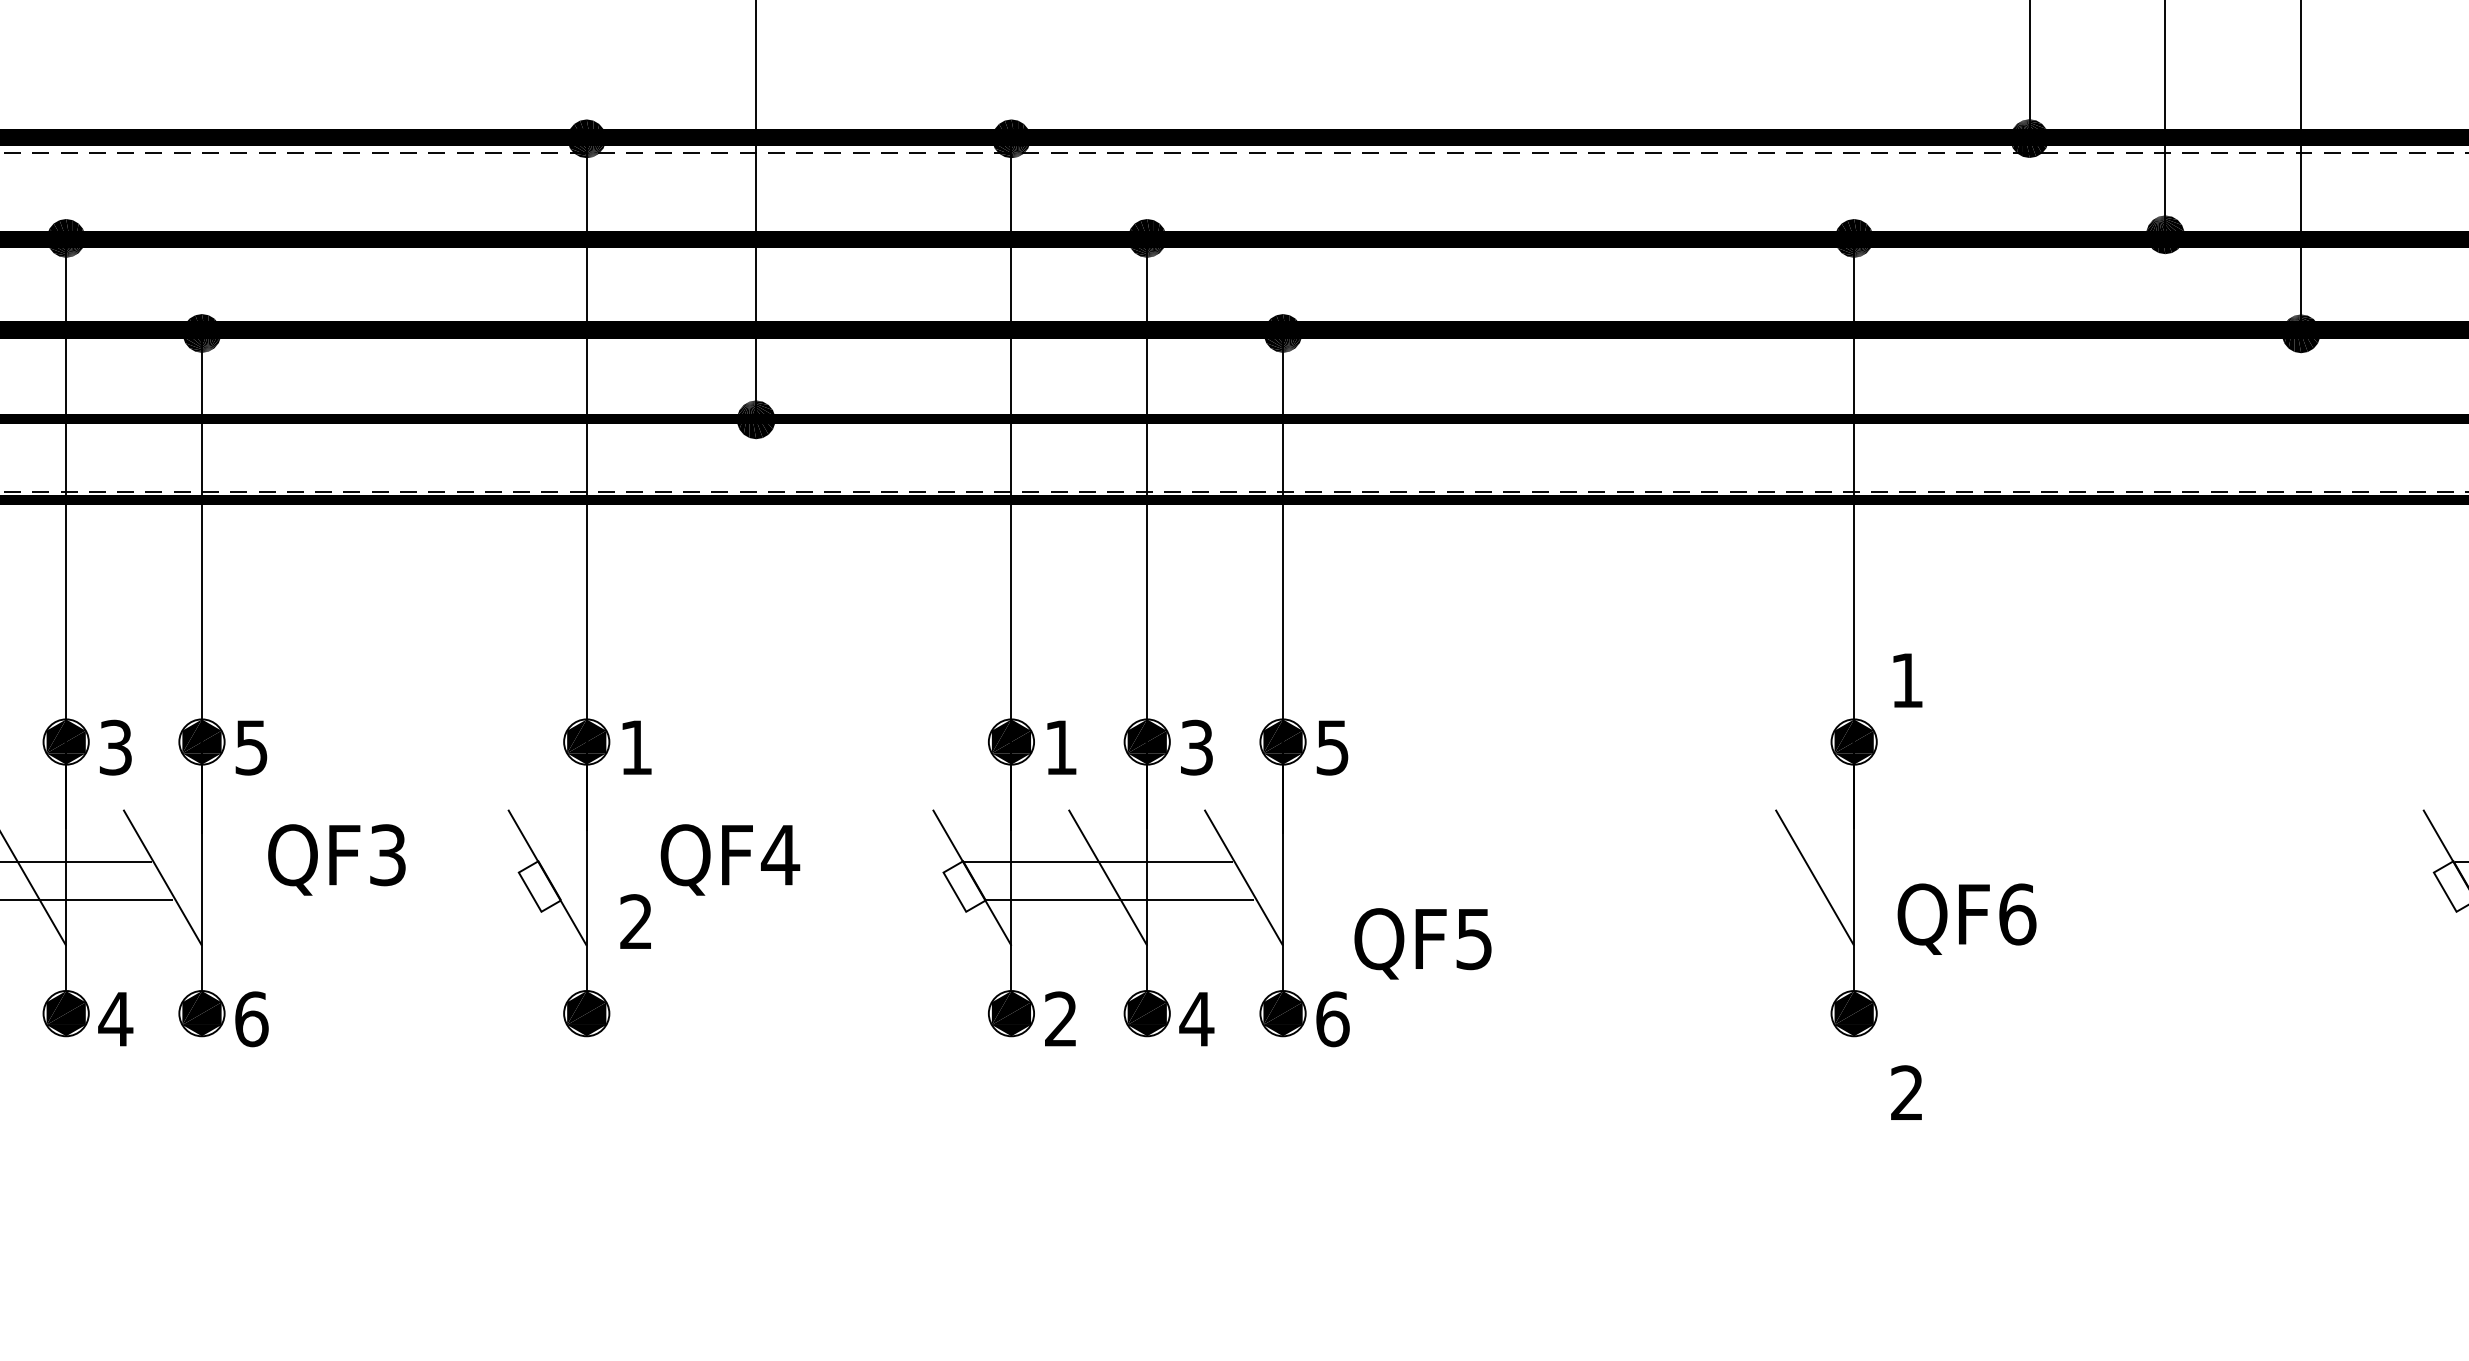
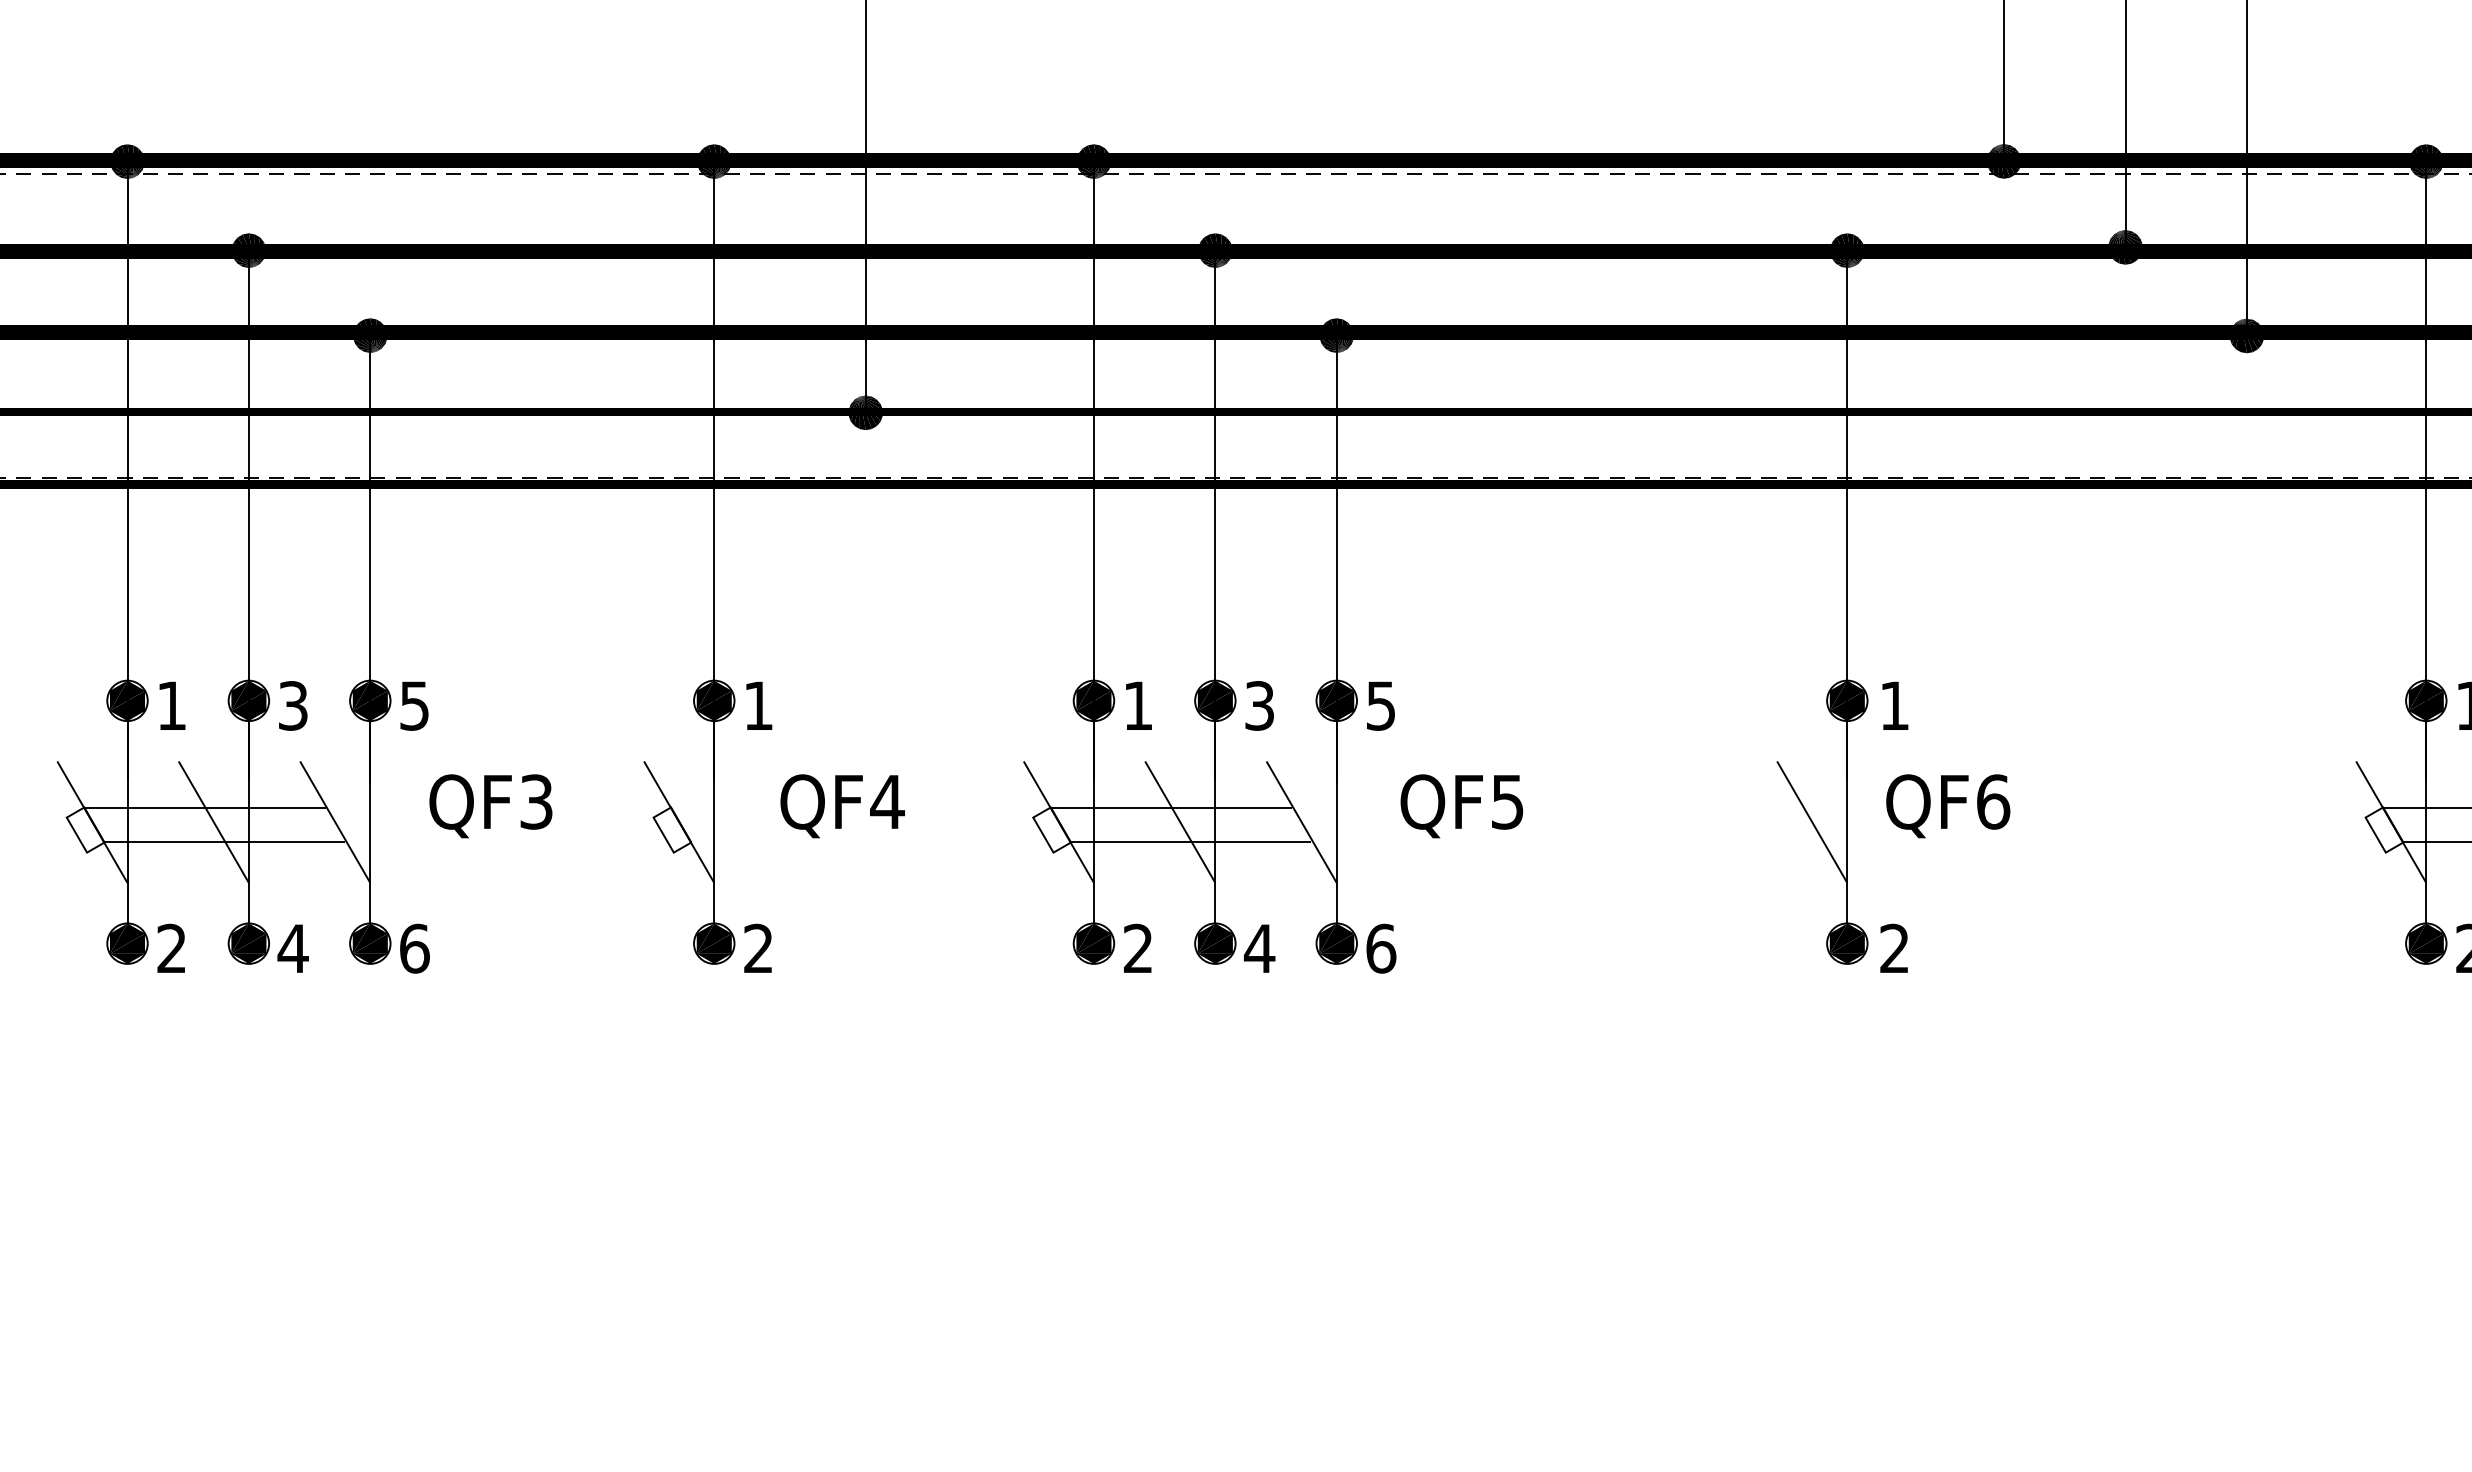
text: (1908, 680) -> (1895, 705), moved
text: (1967, 919) -> (1948, 806), moved
text: (635, 920) -> (757, 947), moved
text: (1422, 944) -> (1461, 806), moved
text: (1905, 1091) -> (1893, 947), moved

